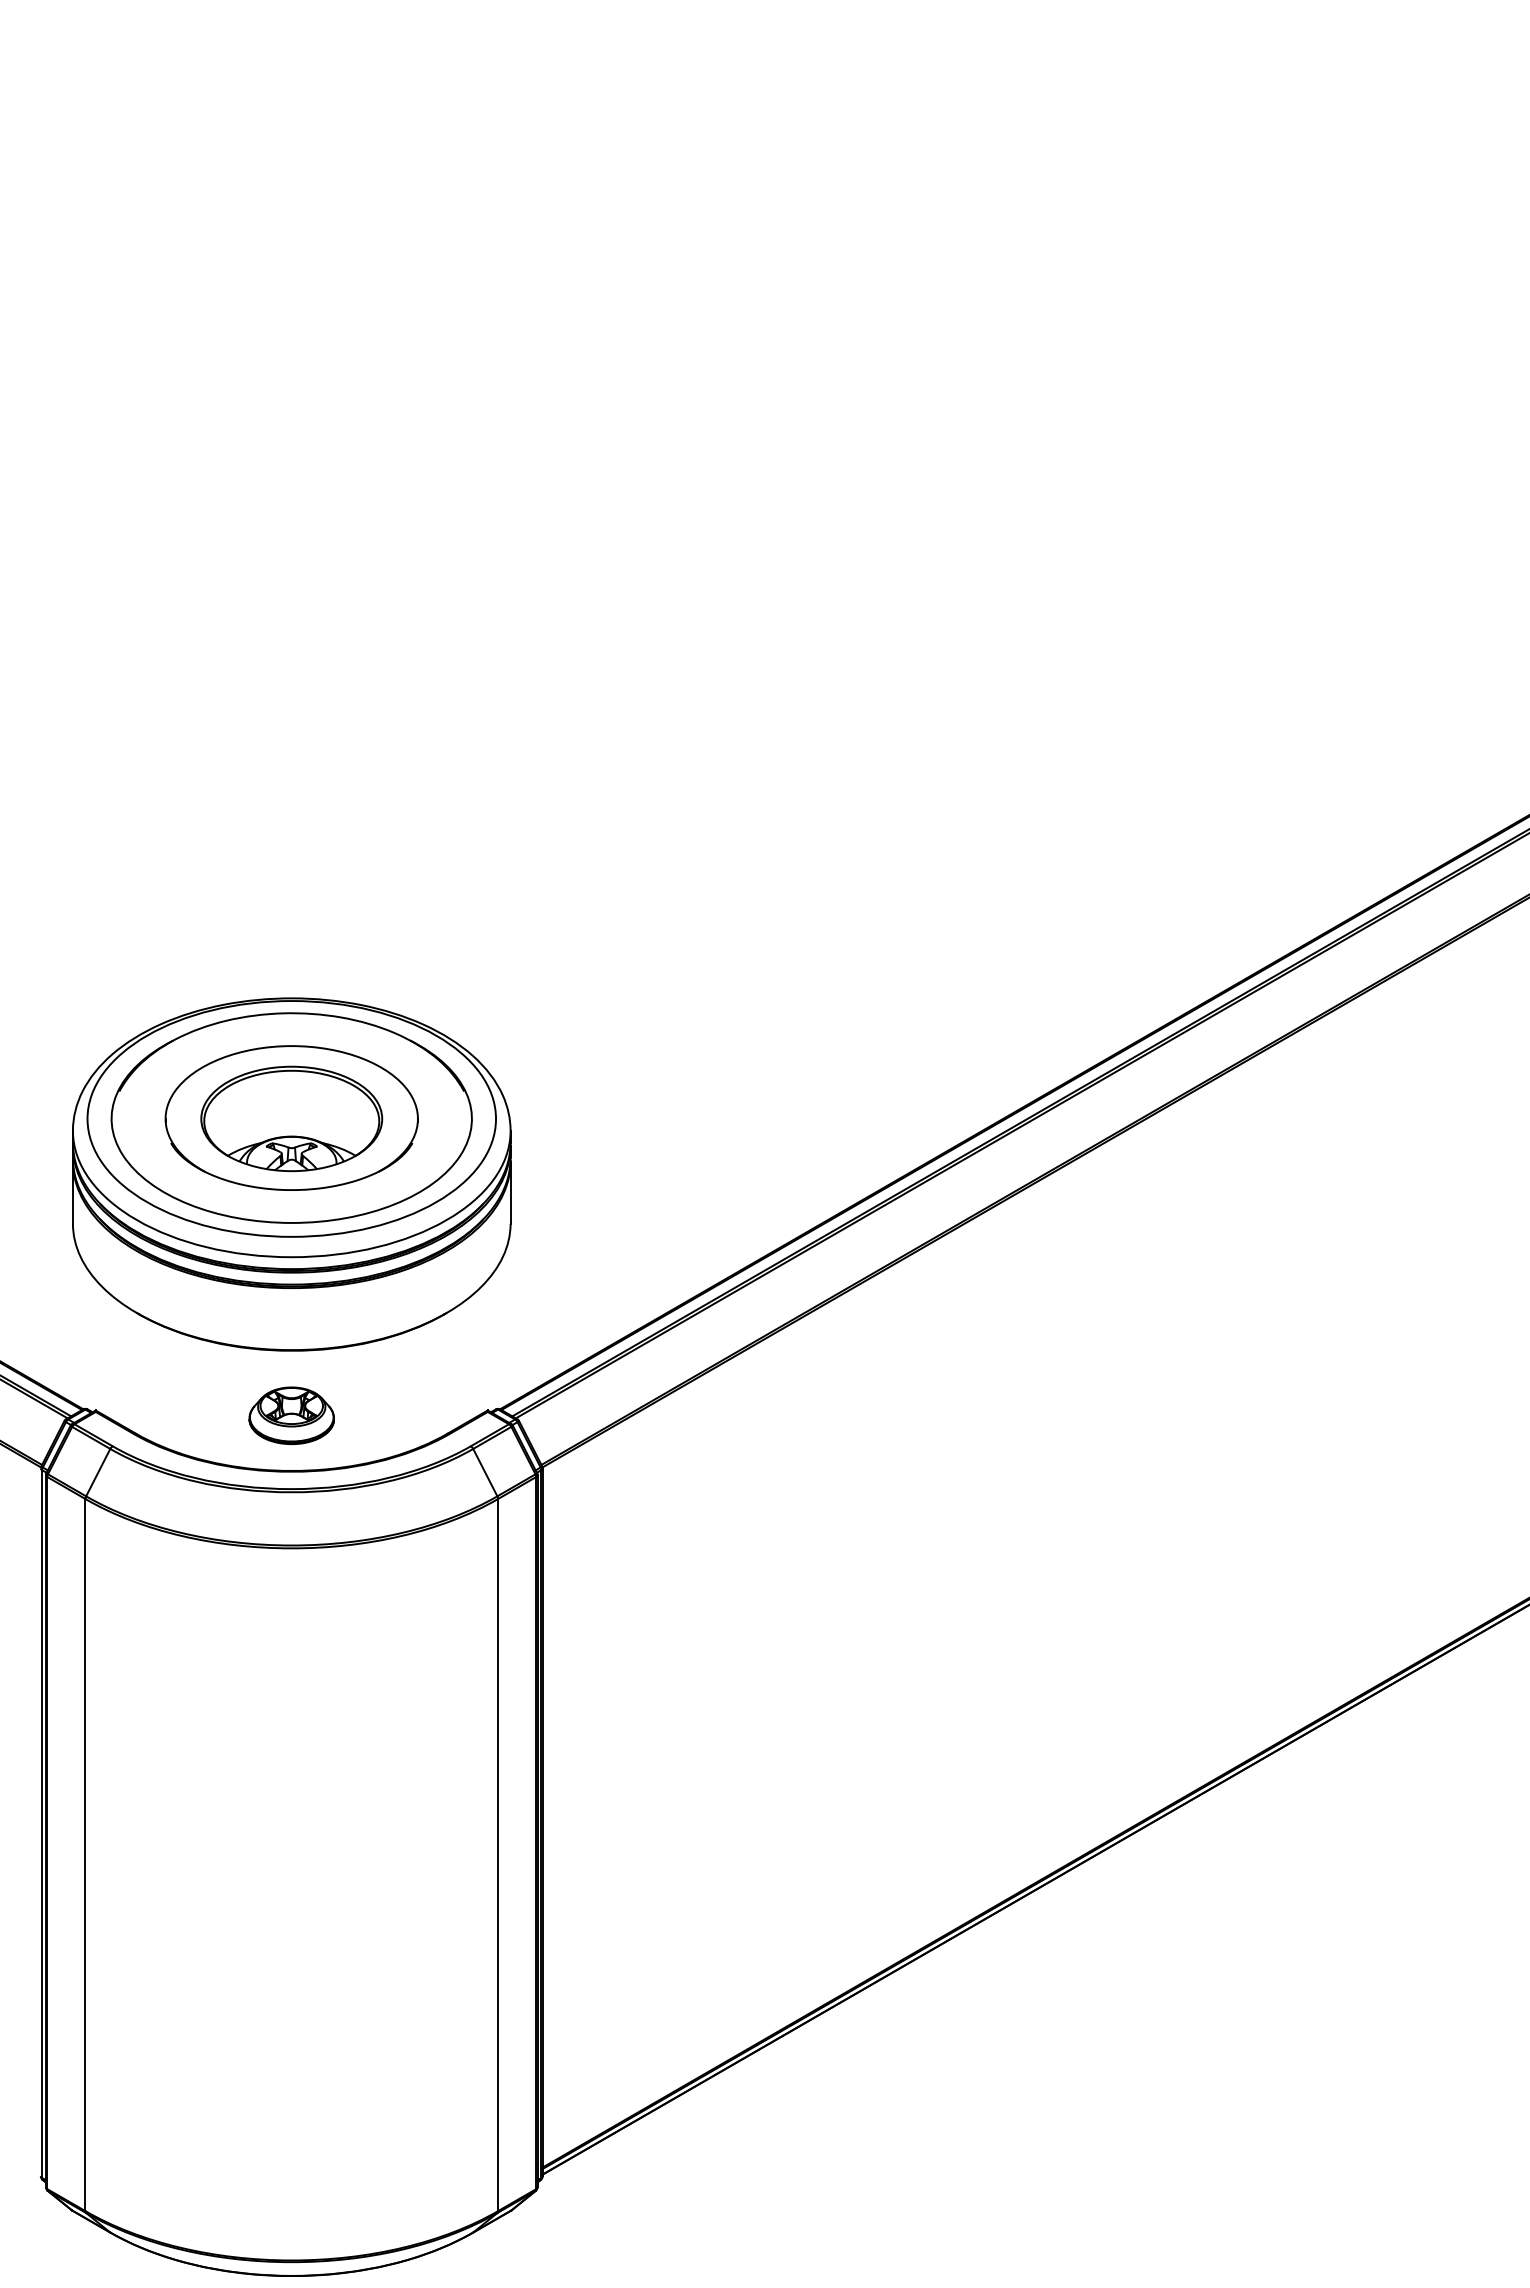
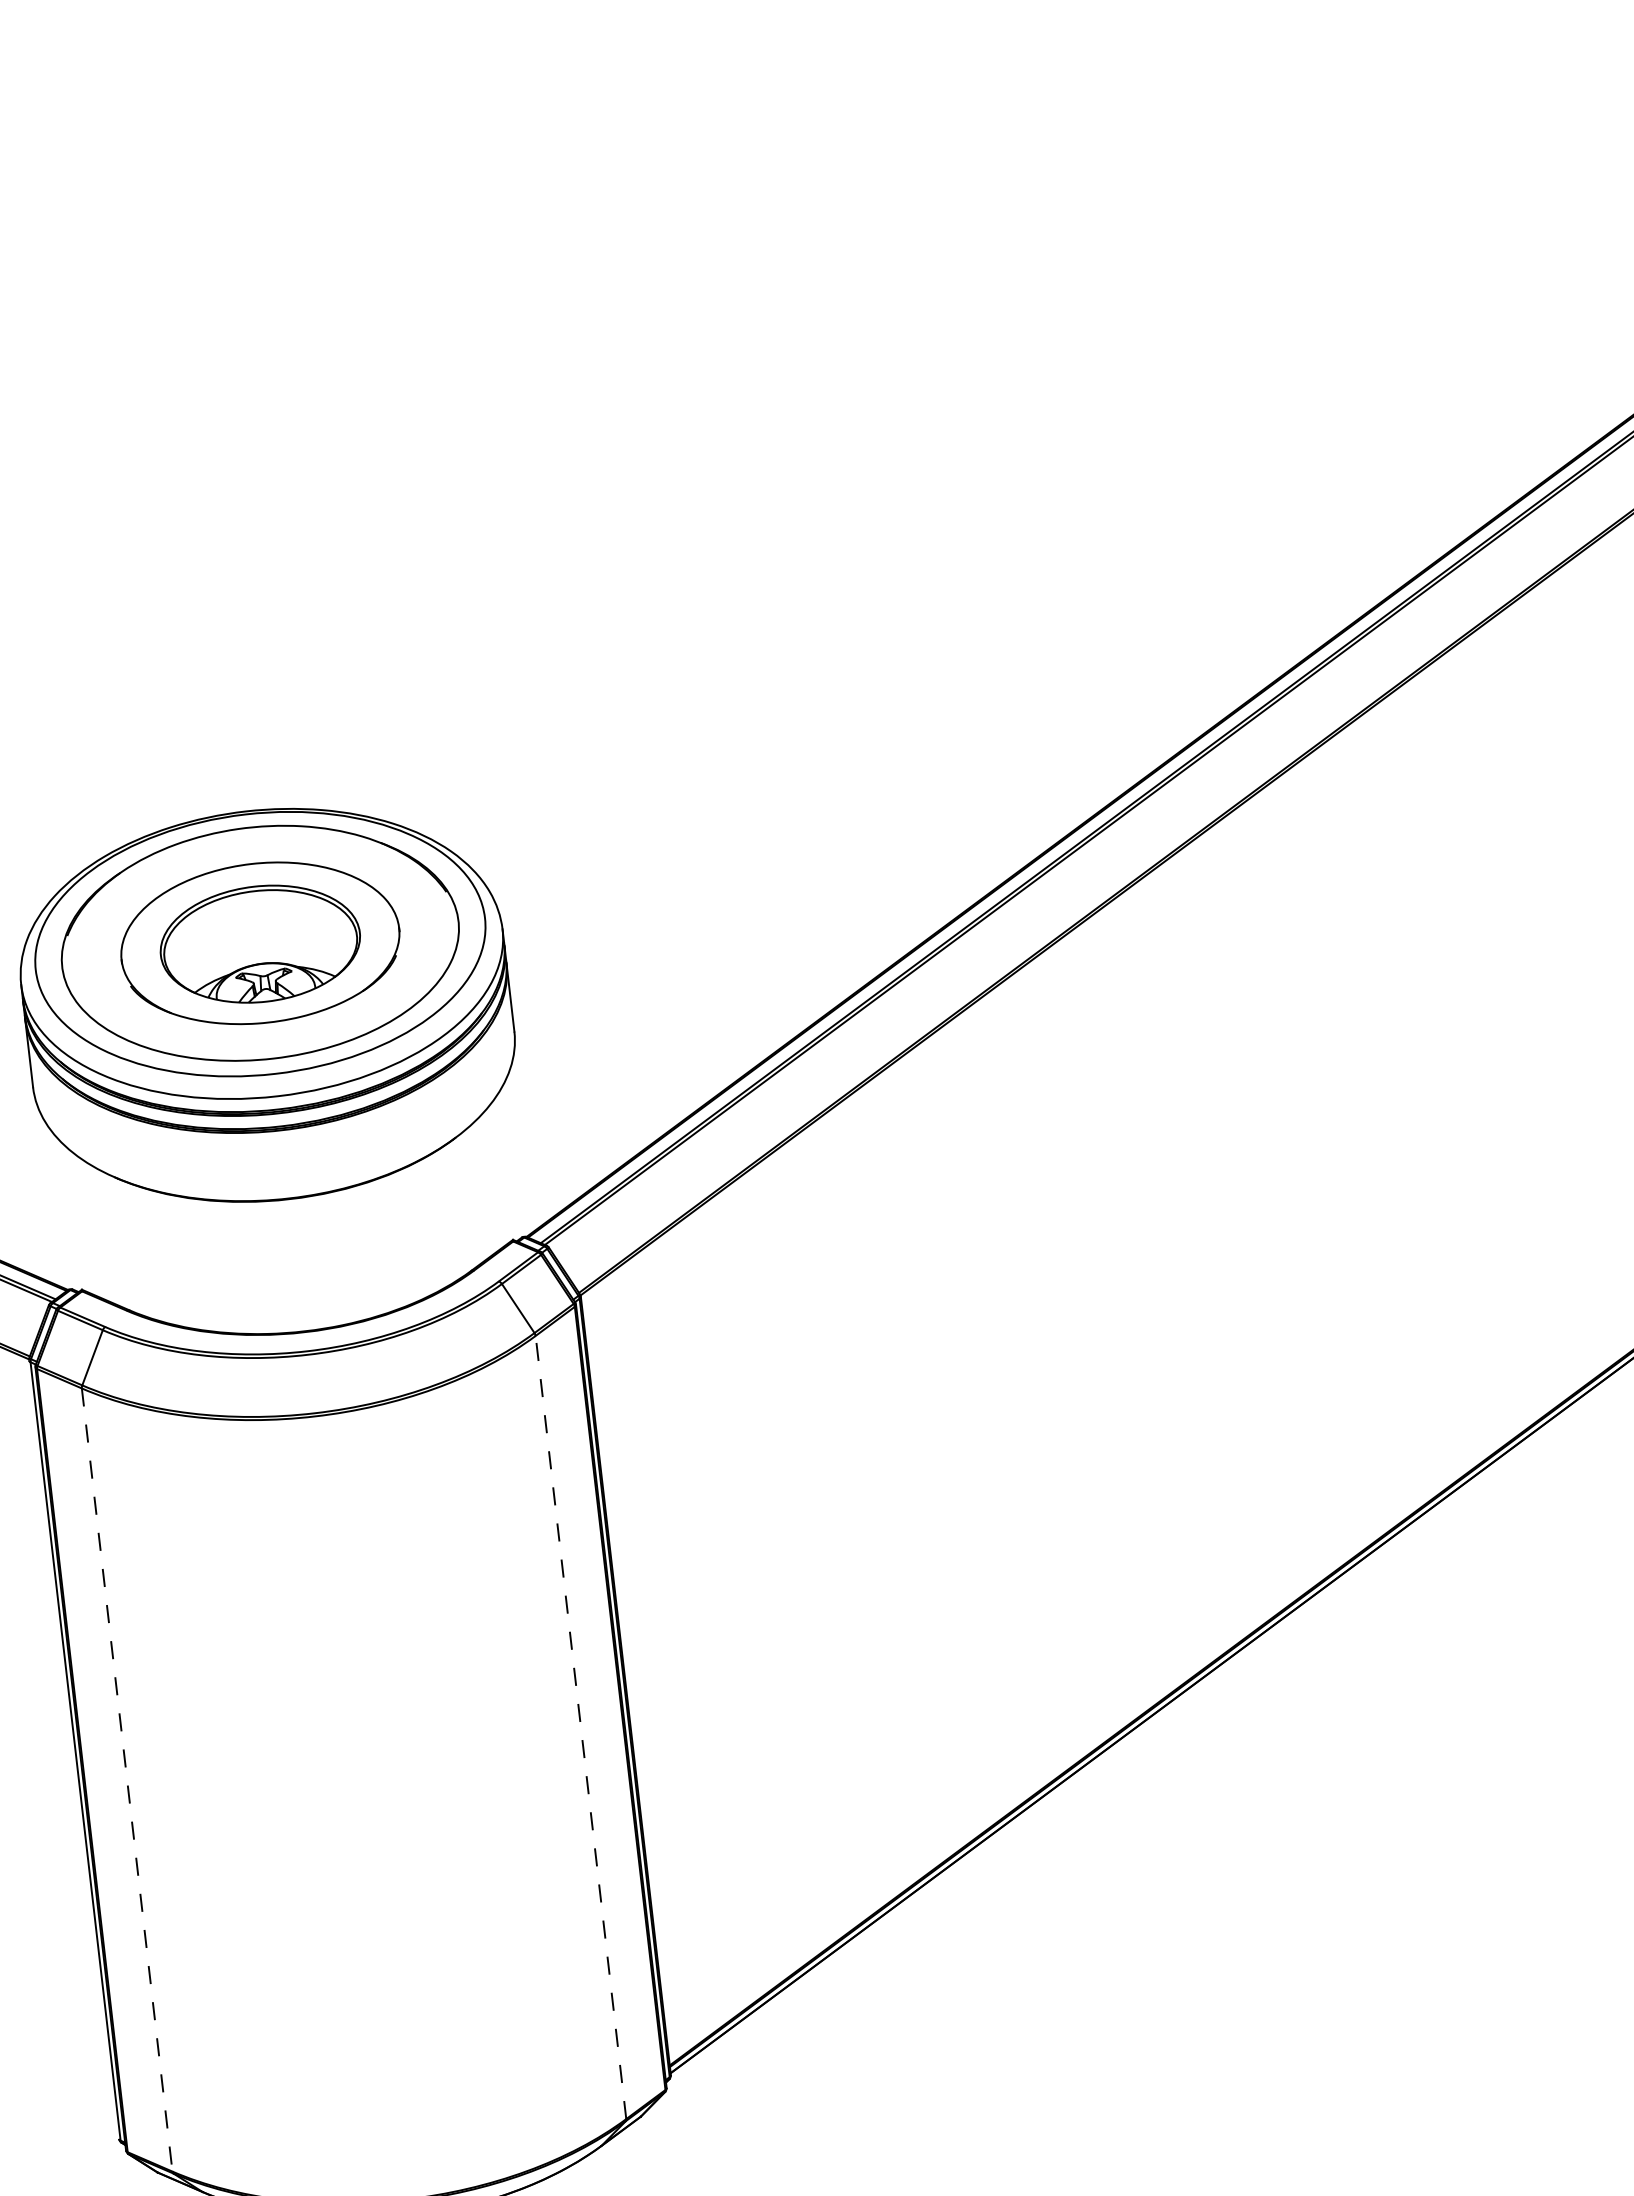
part: (291, 1415) -> (297, 1270), removed
line: (498, 1854) -> (581, 1726), solid -> dashed
line: (85, 1855) -> (127, 1780), solid -> dashed

